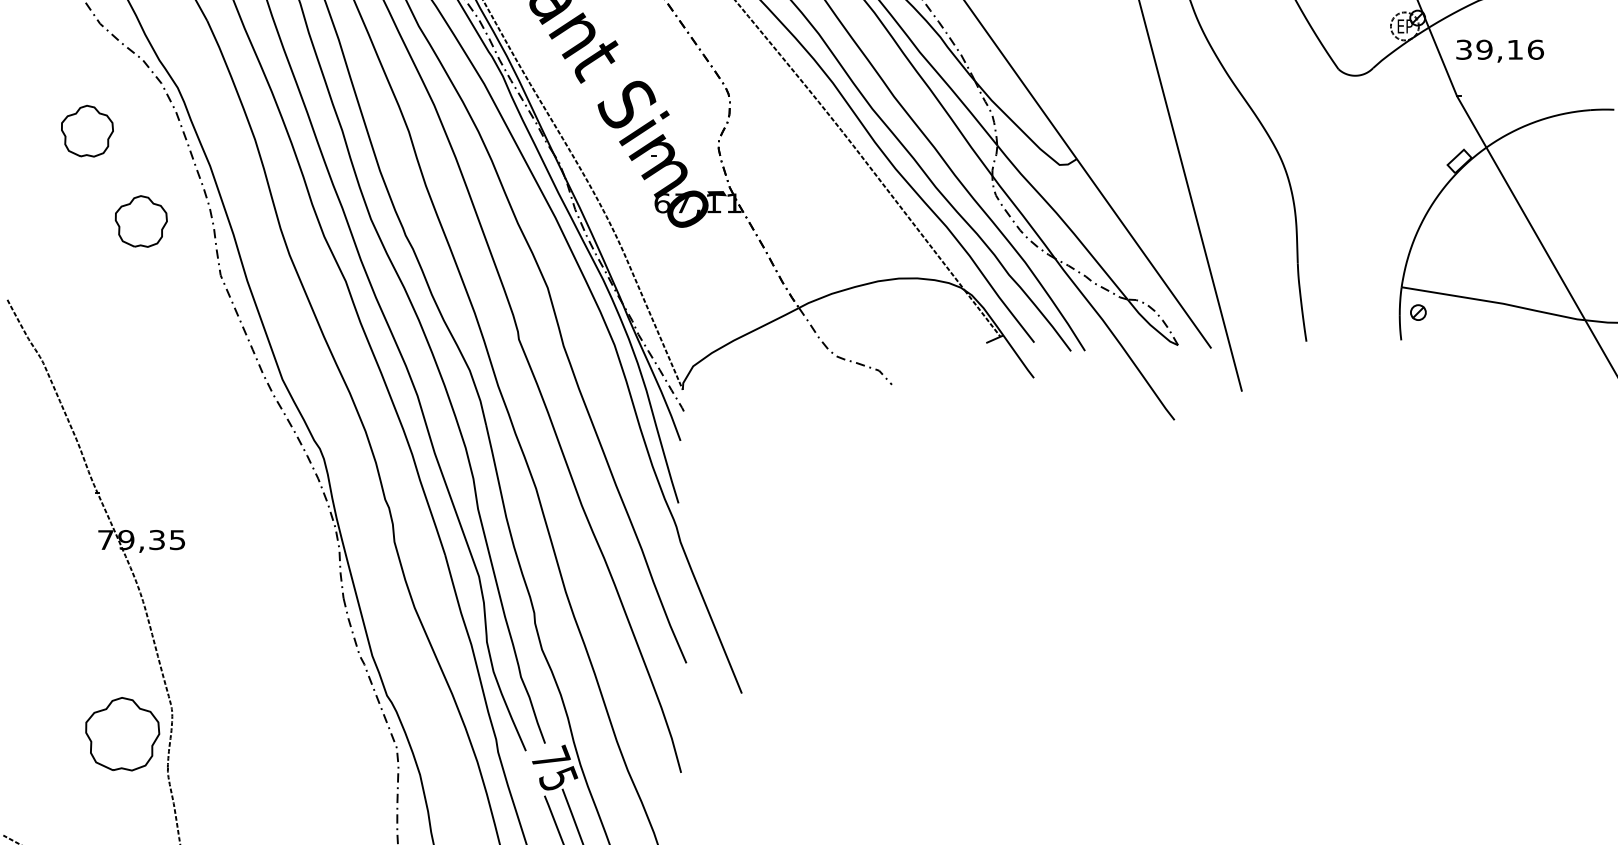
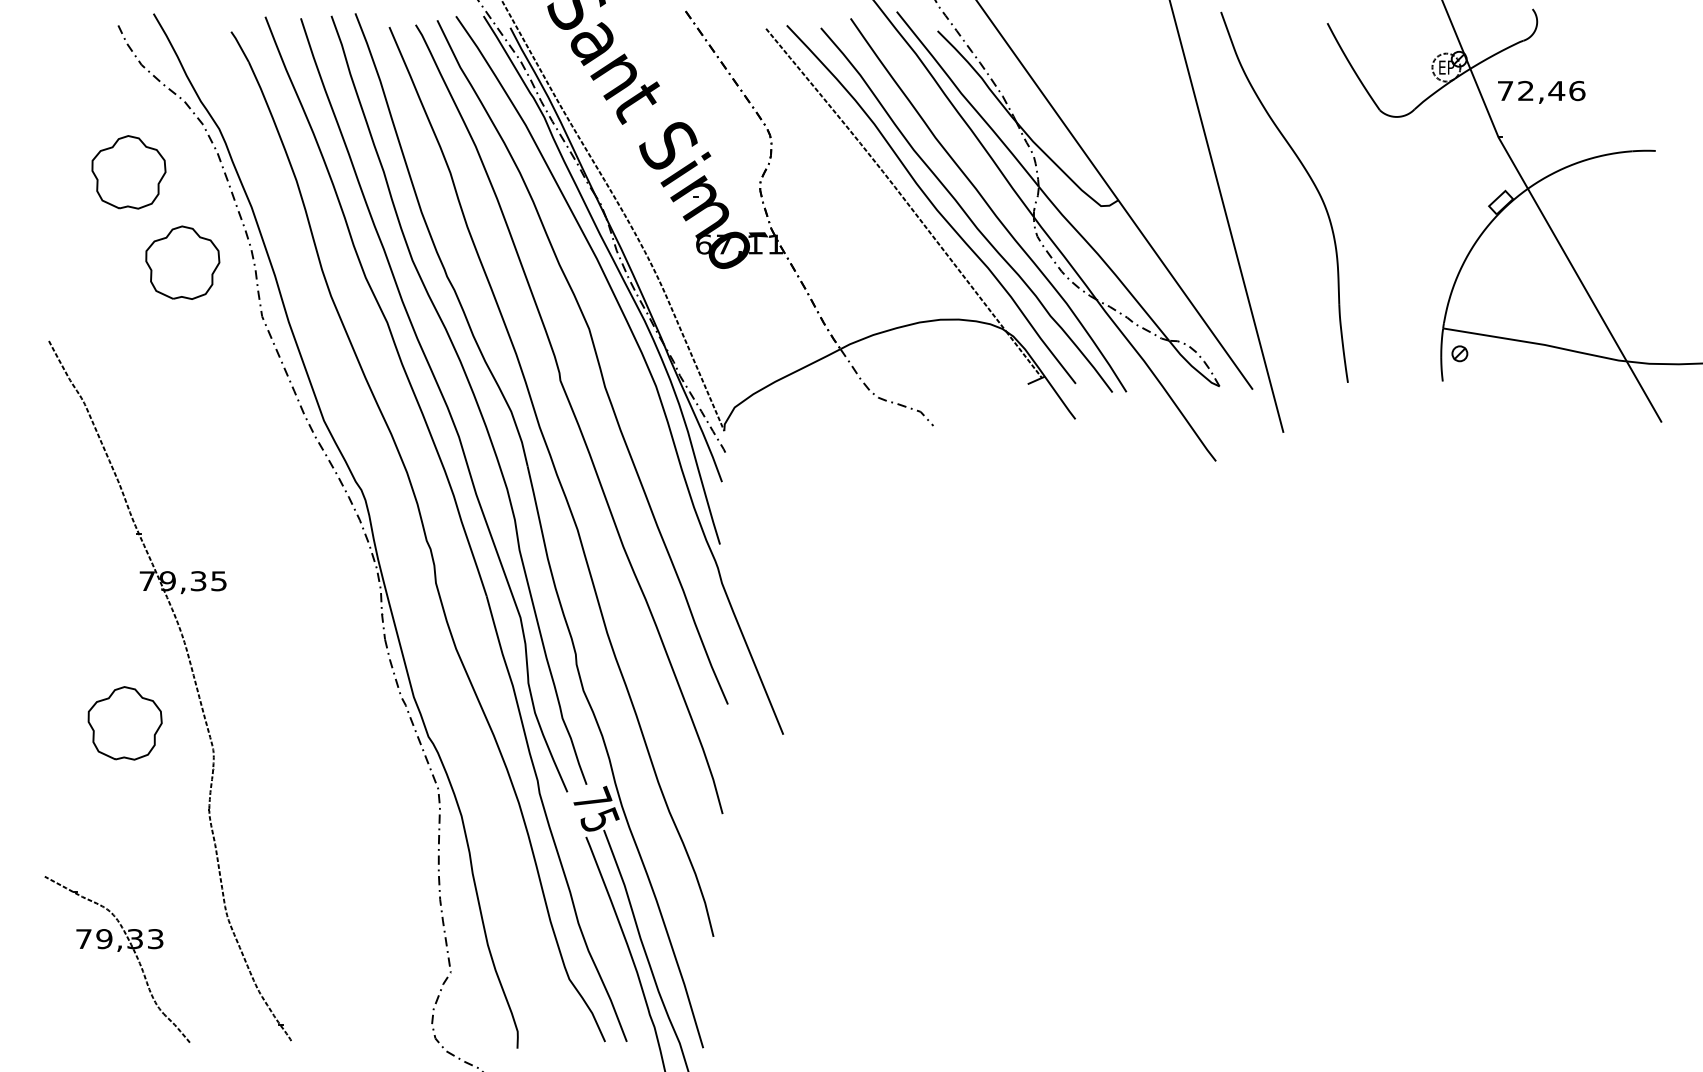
text: (1490, 49) -> (1531, 90), 39,16 -> 72,46
part: (87, 131) -> (128, 172), size x1.43
part: (141, 221) -> (182, 262), size x1.43
part: (122, 734) -> (124, 723), moved

